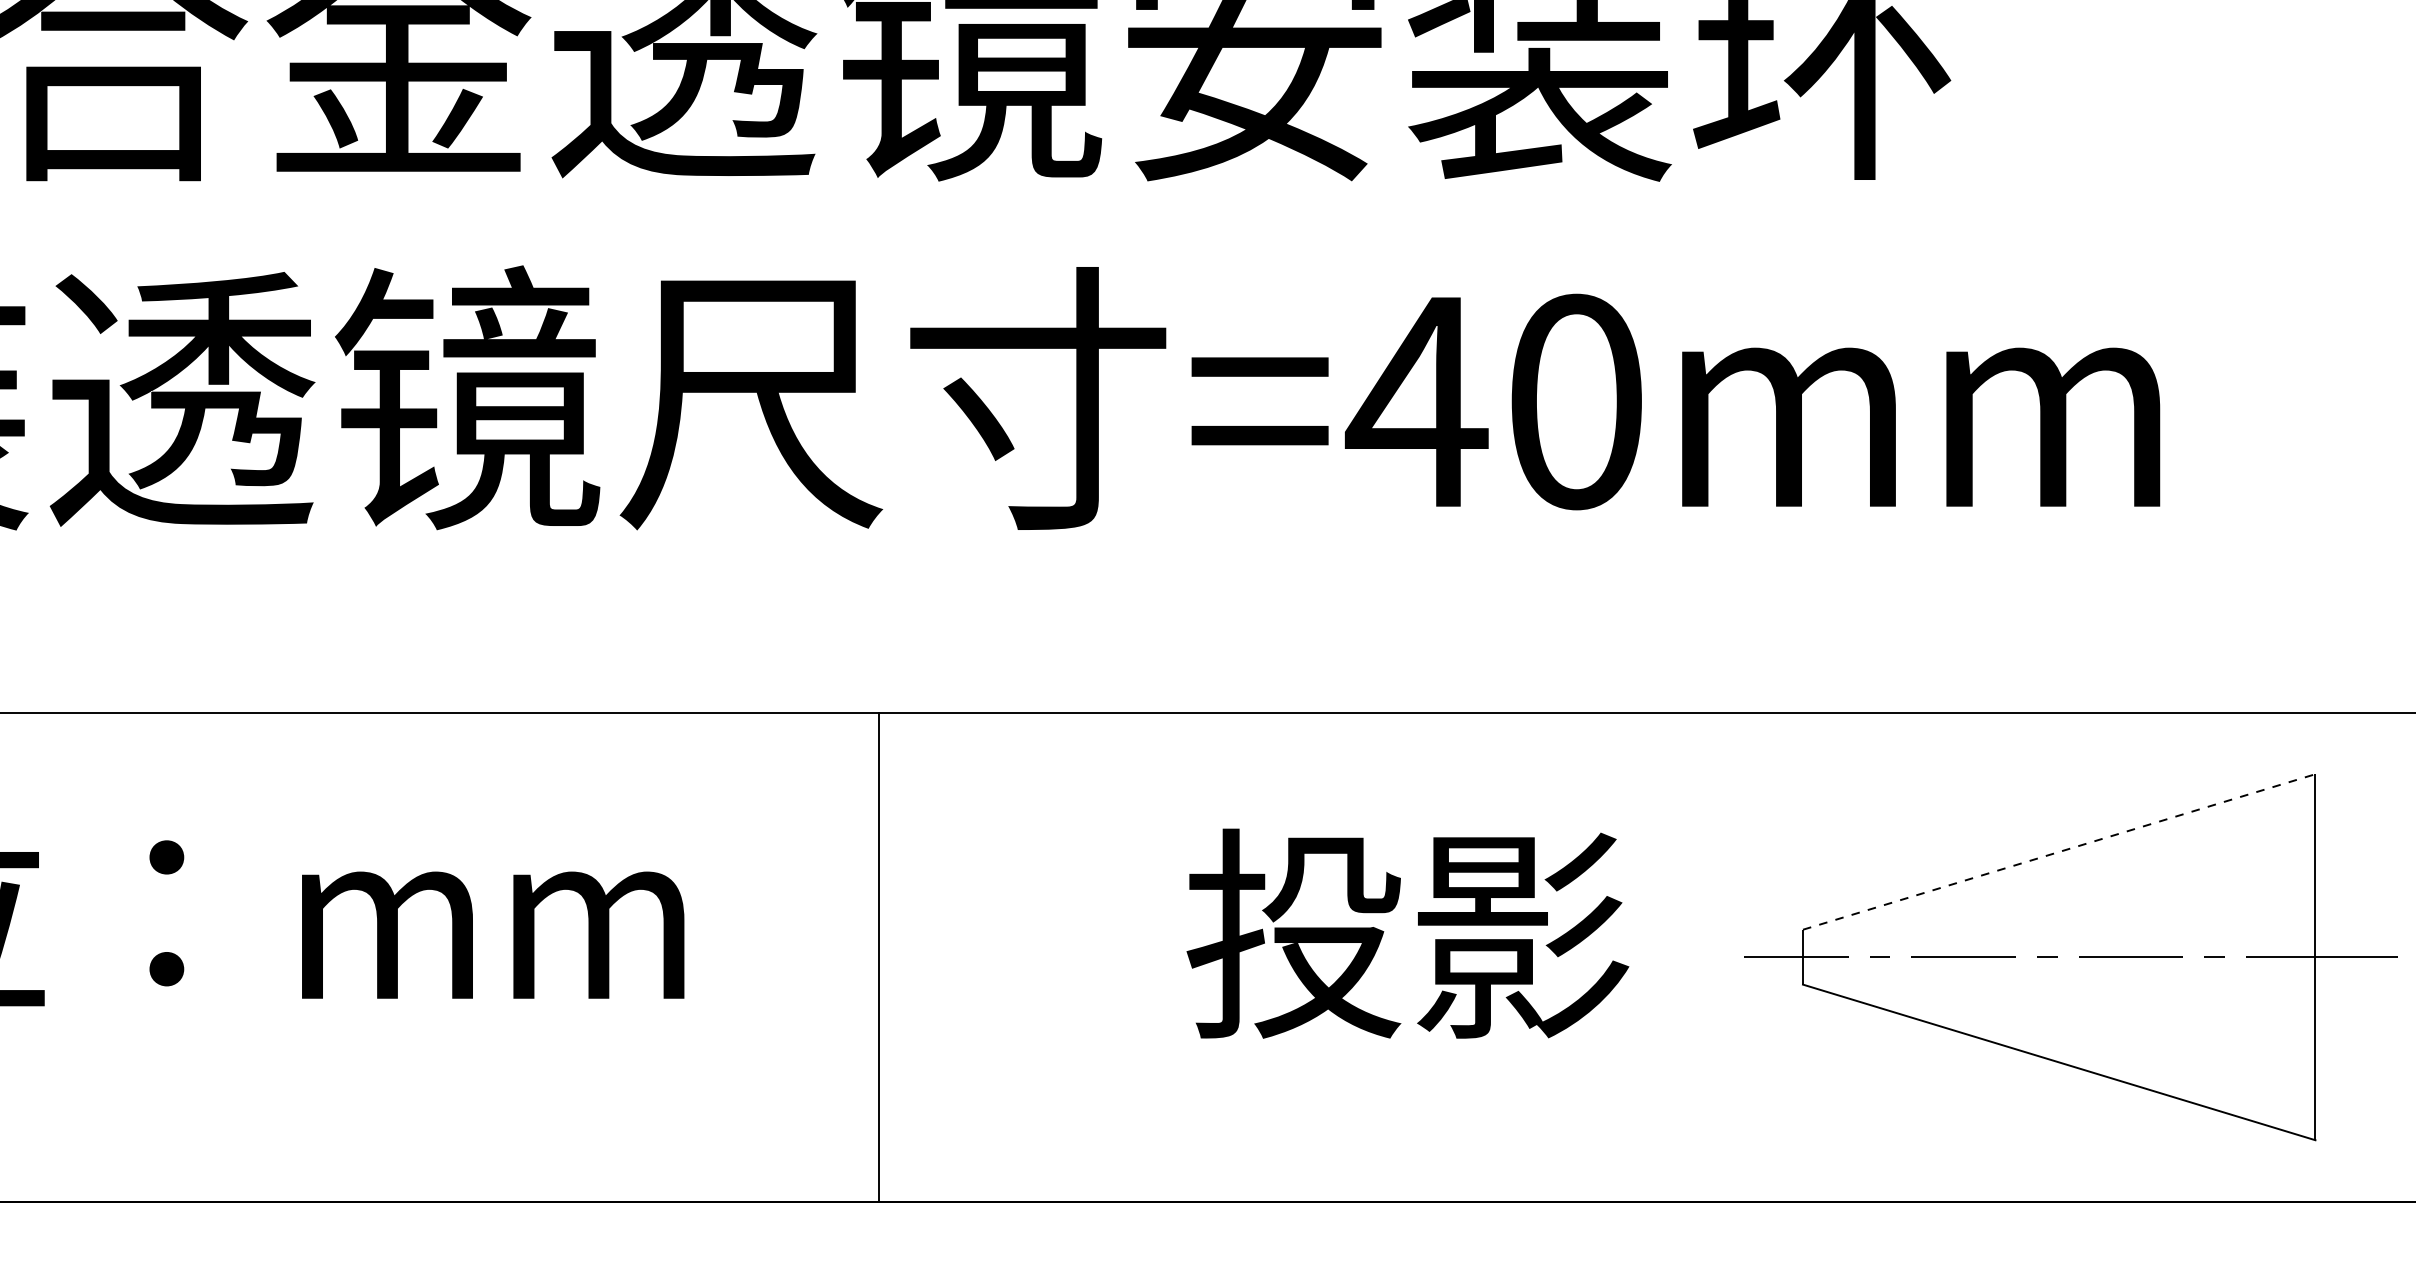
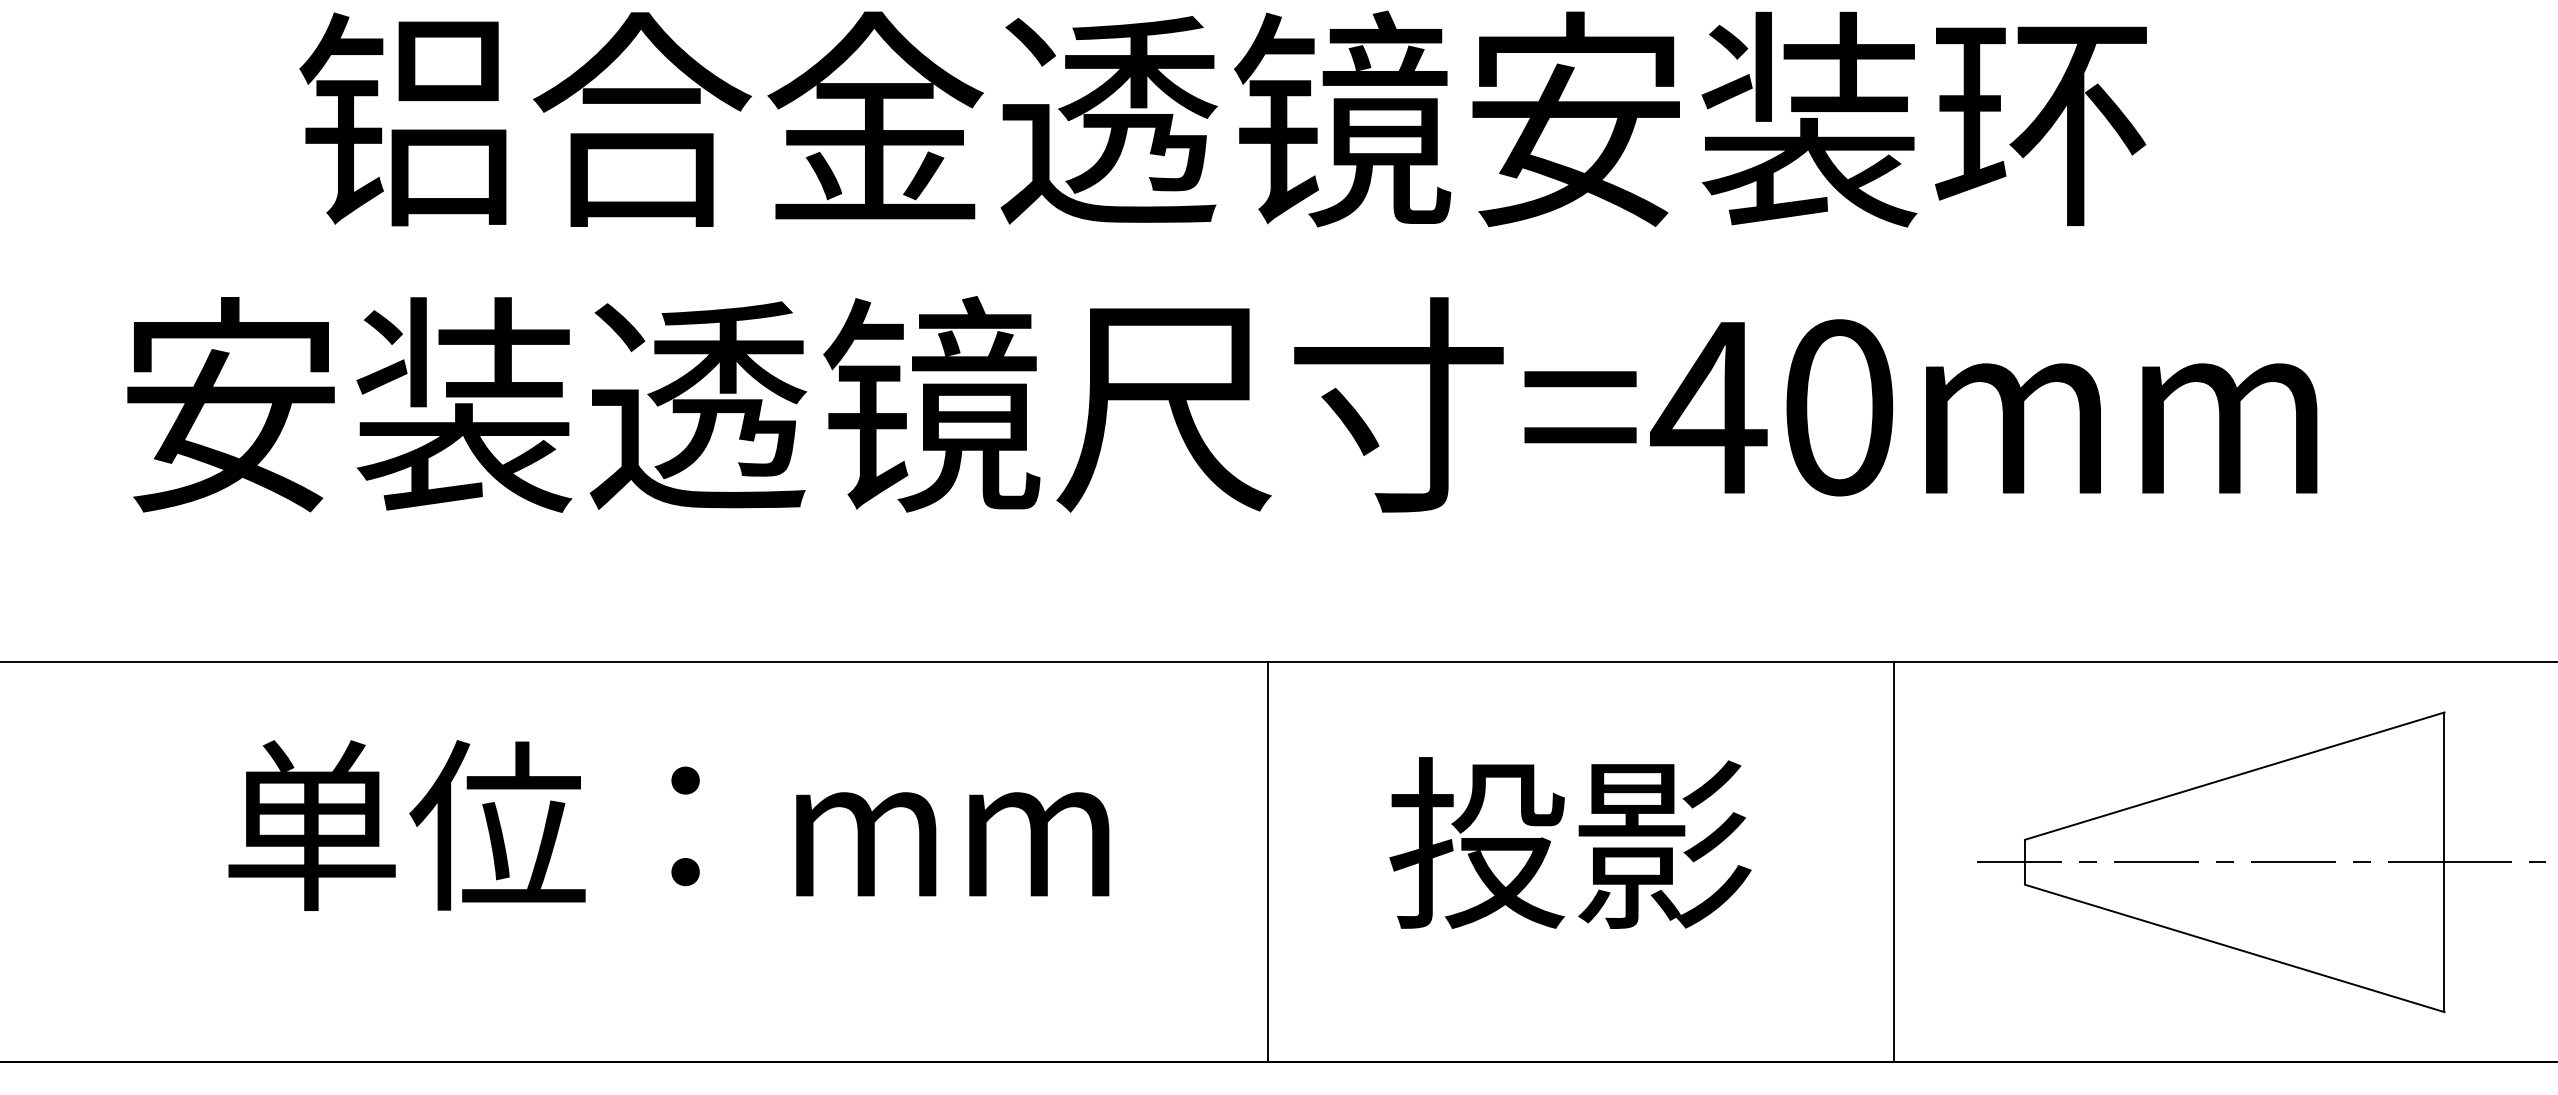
line: (2060, 852) -> (2235, 776), dashed -> solid
text: (1407, 933) -> (1570, 842), moved
line: (1642, 957) -> (1893, 862), added

